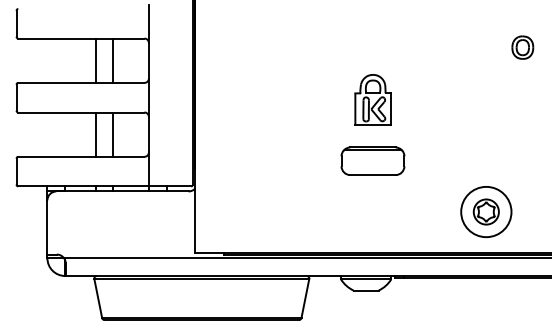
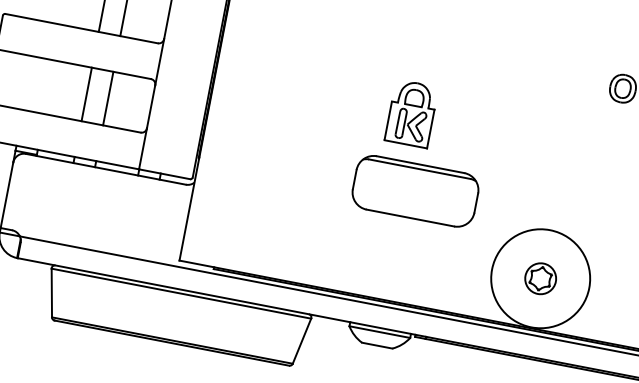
part: (372, 99) -> (411, 112), moved
part: (372, 160) -> (415, 190), size x1.6
circle: (486, 211) -> (541, 278), size x1.6

